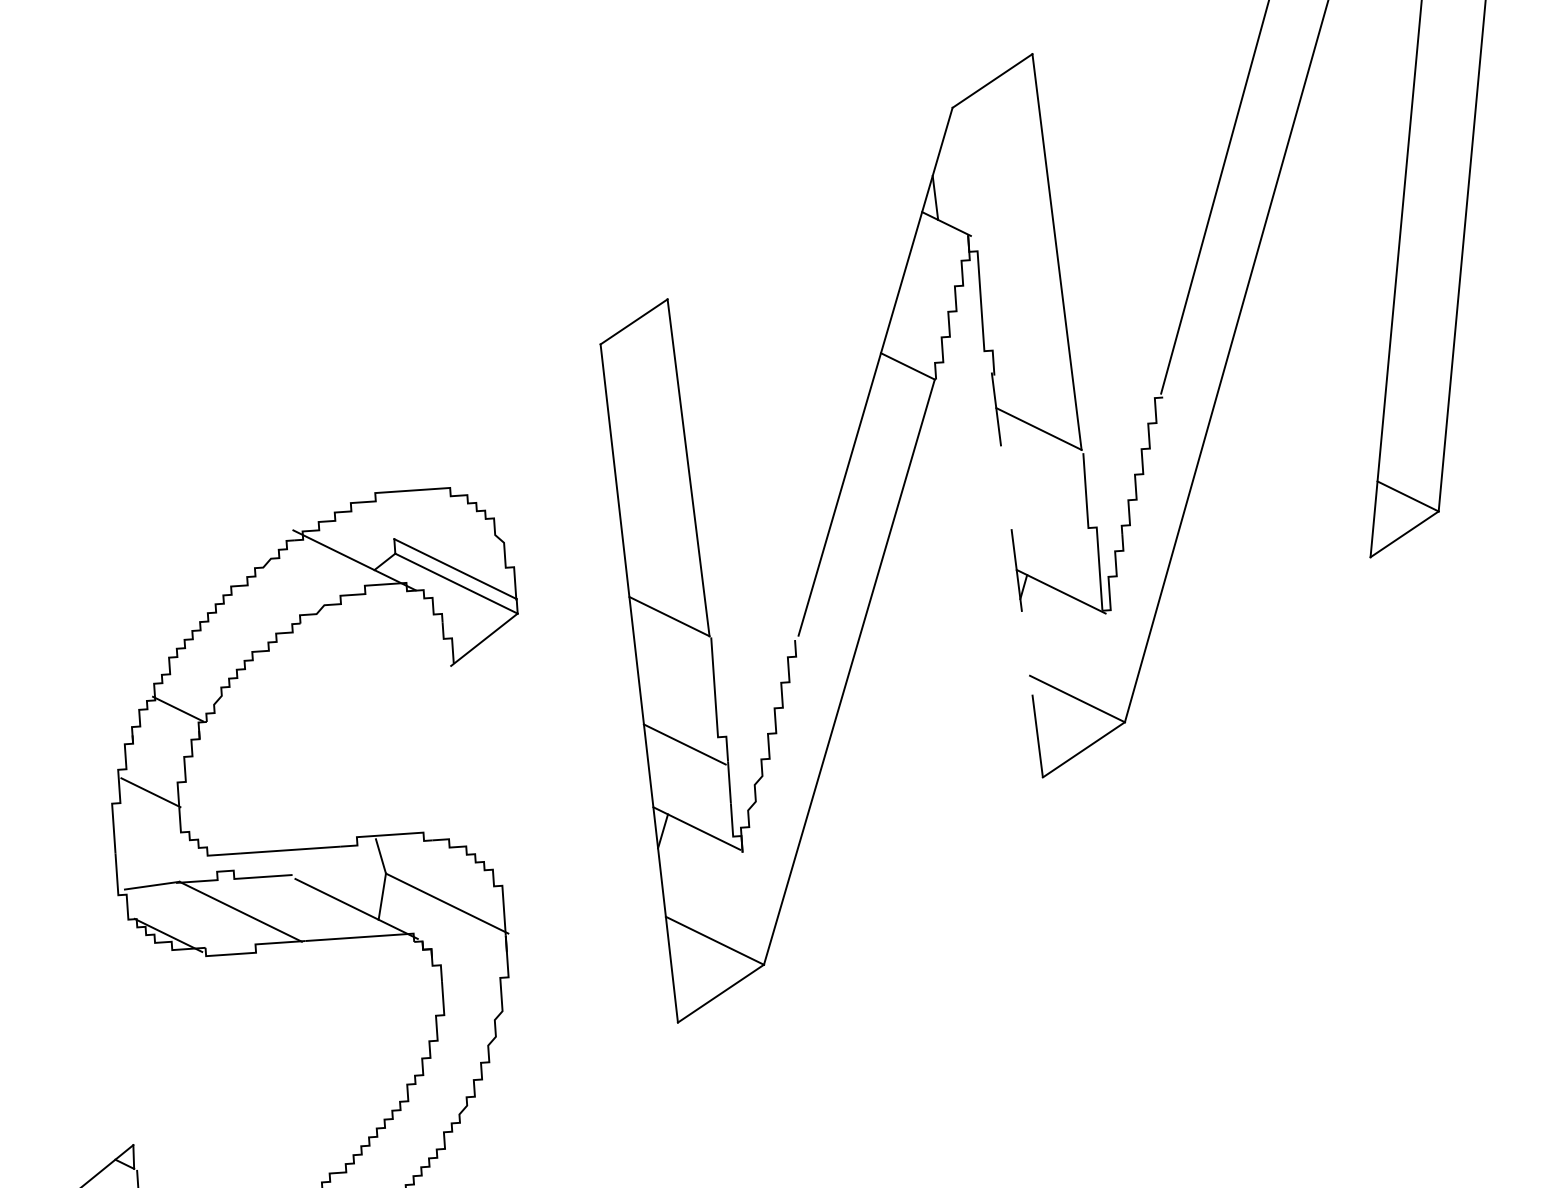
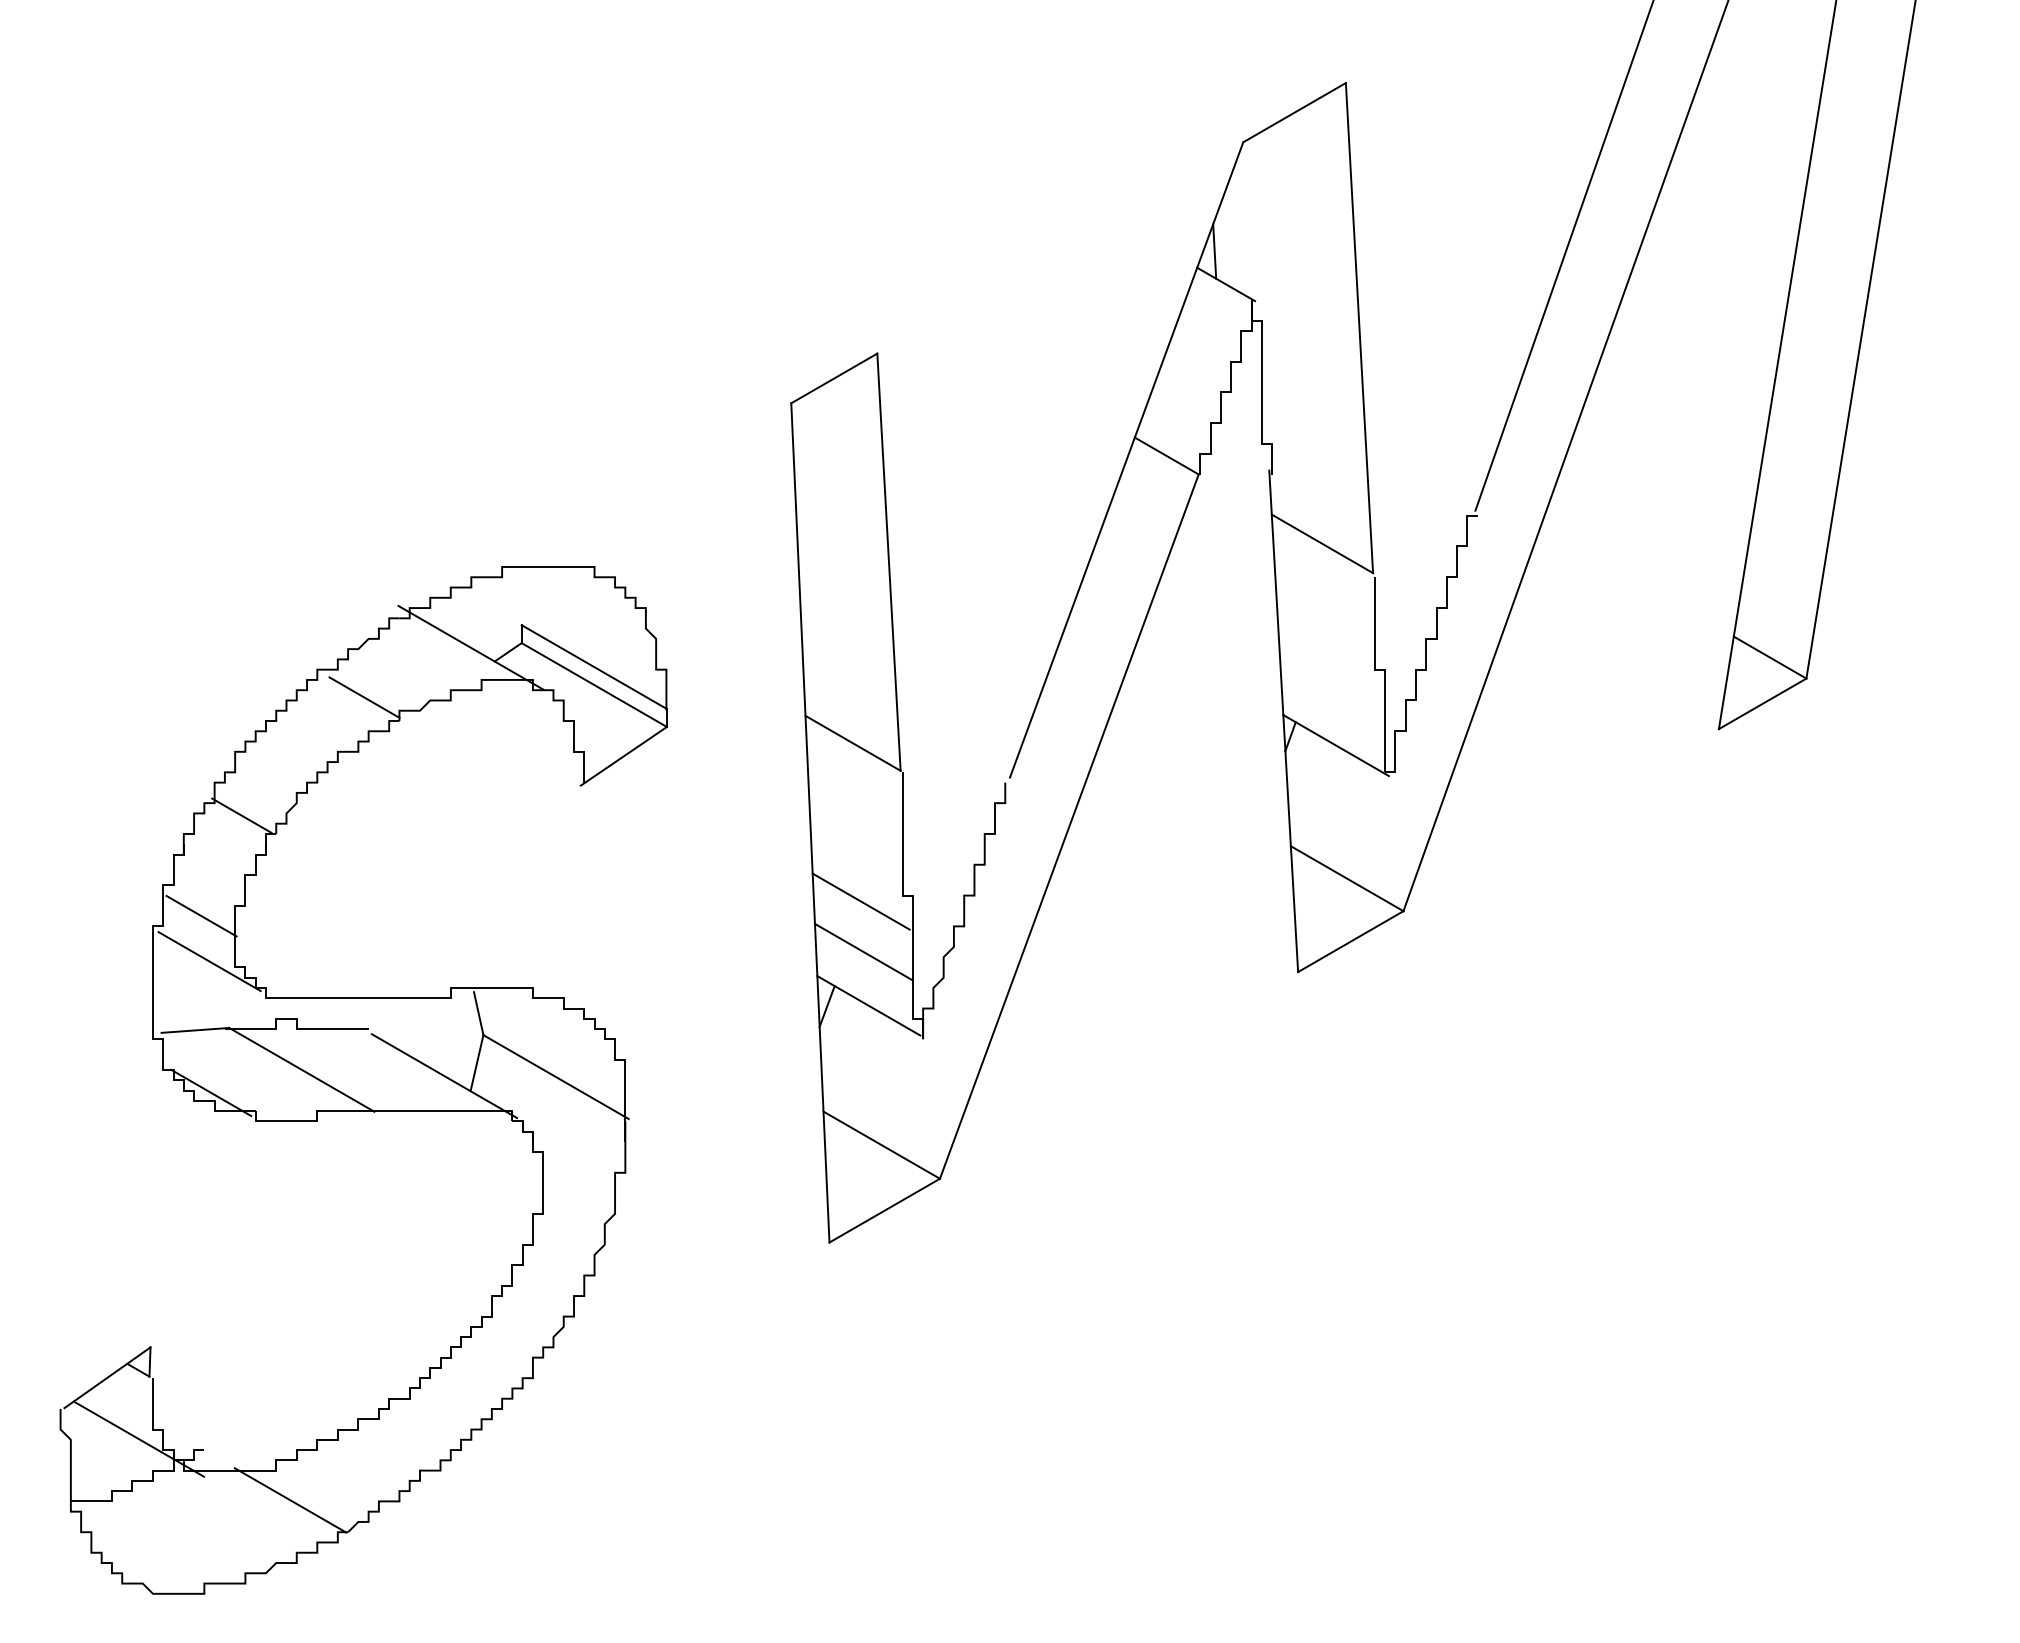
line: (1017, 574) -> (1283, 720), dashed -> solid
line: (270, 606) -> (364, 697), added
line: (689, 784) -> (863, 951), added
line: (159, 829) -> (209, 961), added

